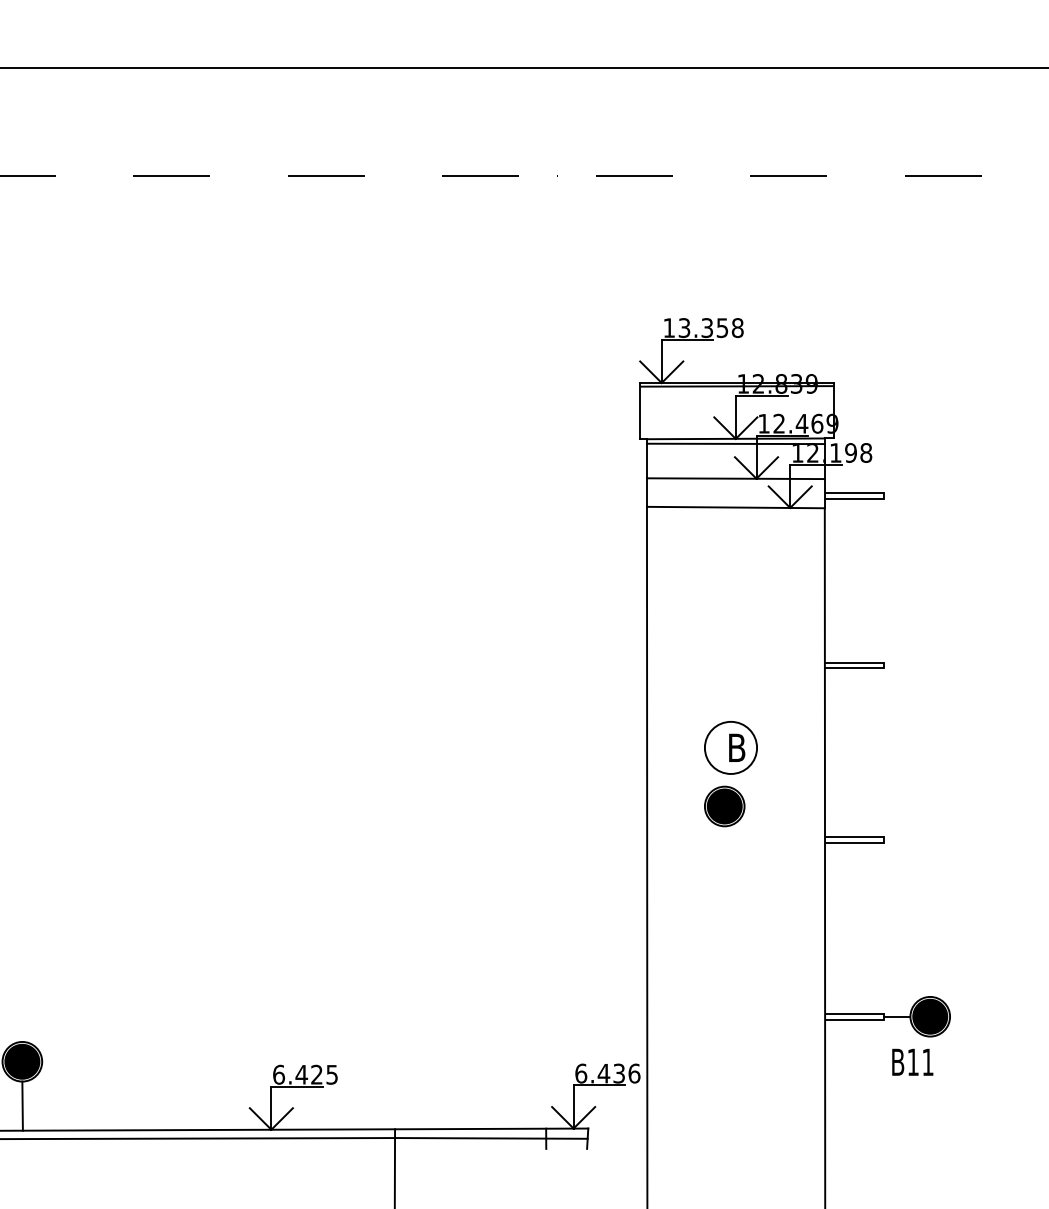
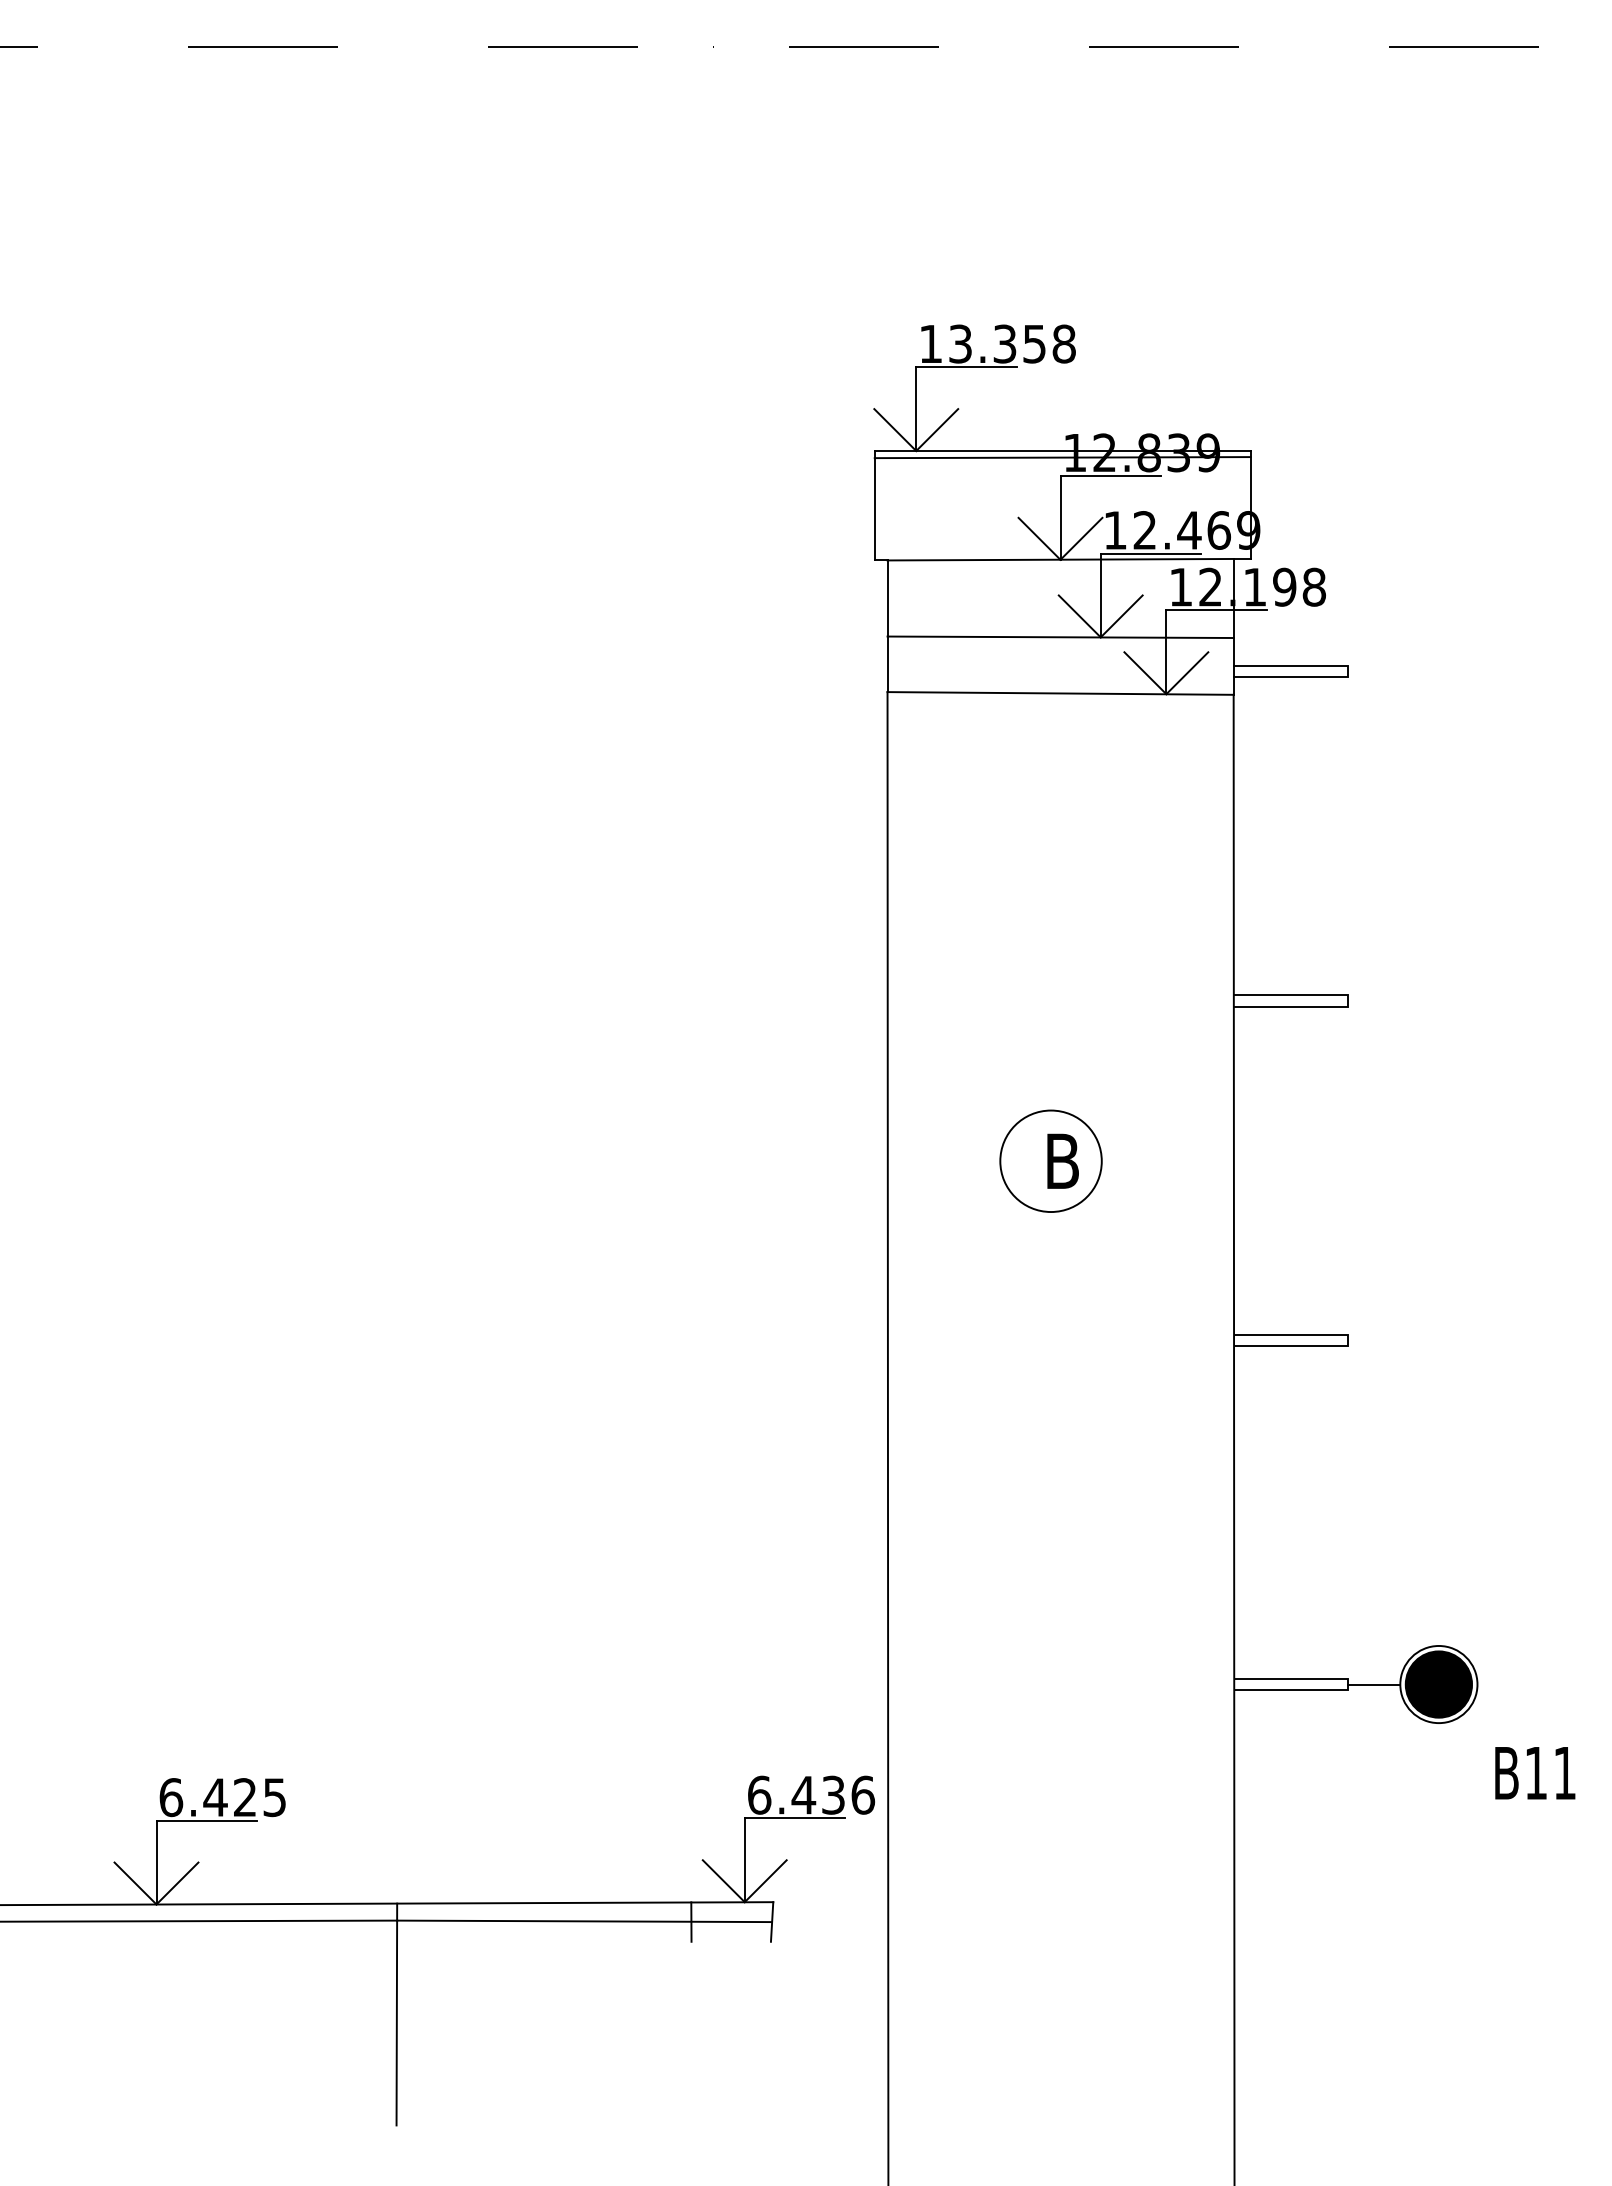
line: (735, 443) -> (1059, 568), removed
part: (724, 806) -> (1038, 1275), removed
text: (912, 1061) -> (1534, 1771), moved

